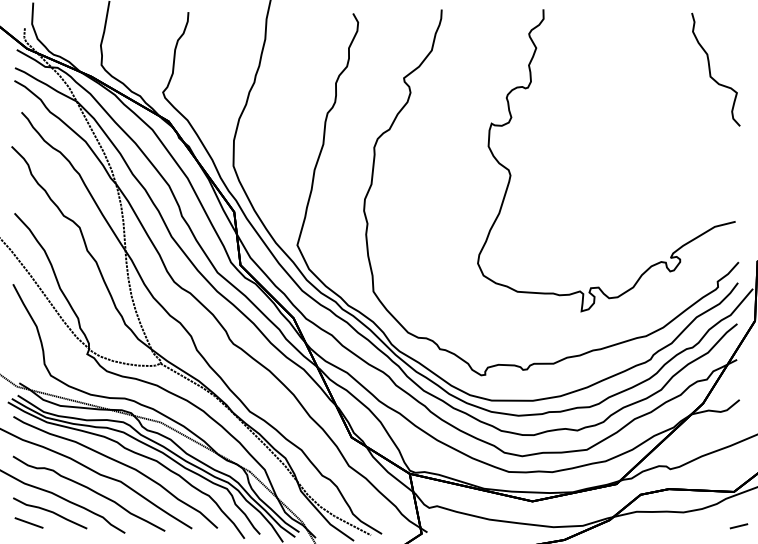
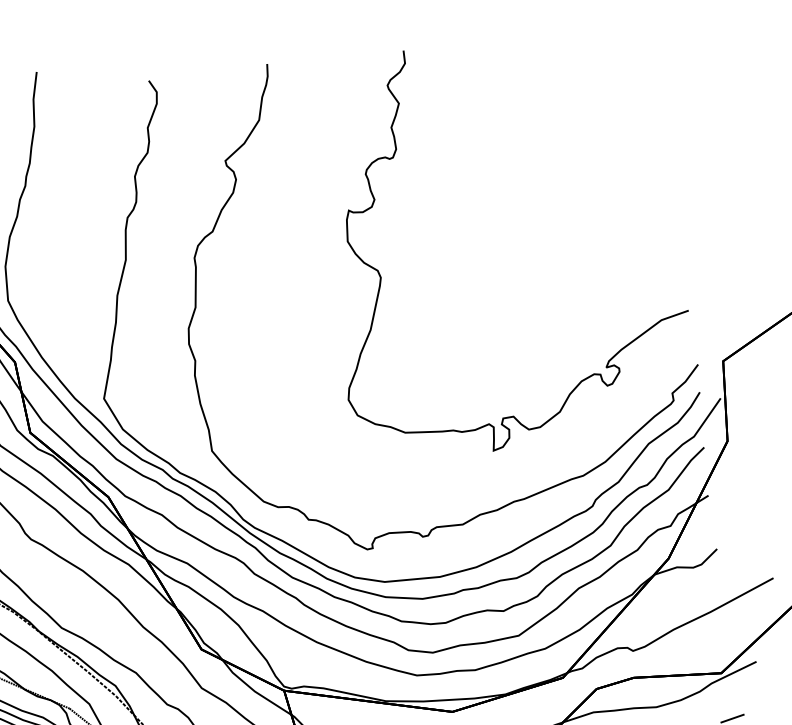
curve: (710, 69) -> (635, 109), removed

